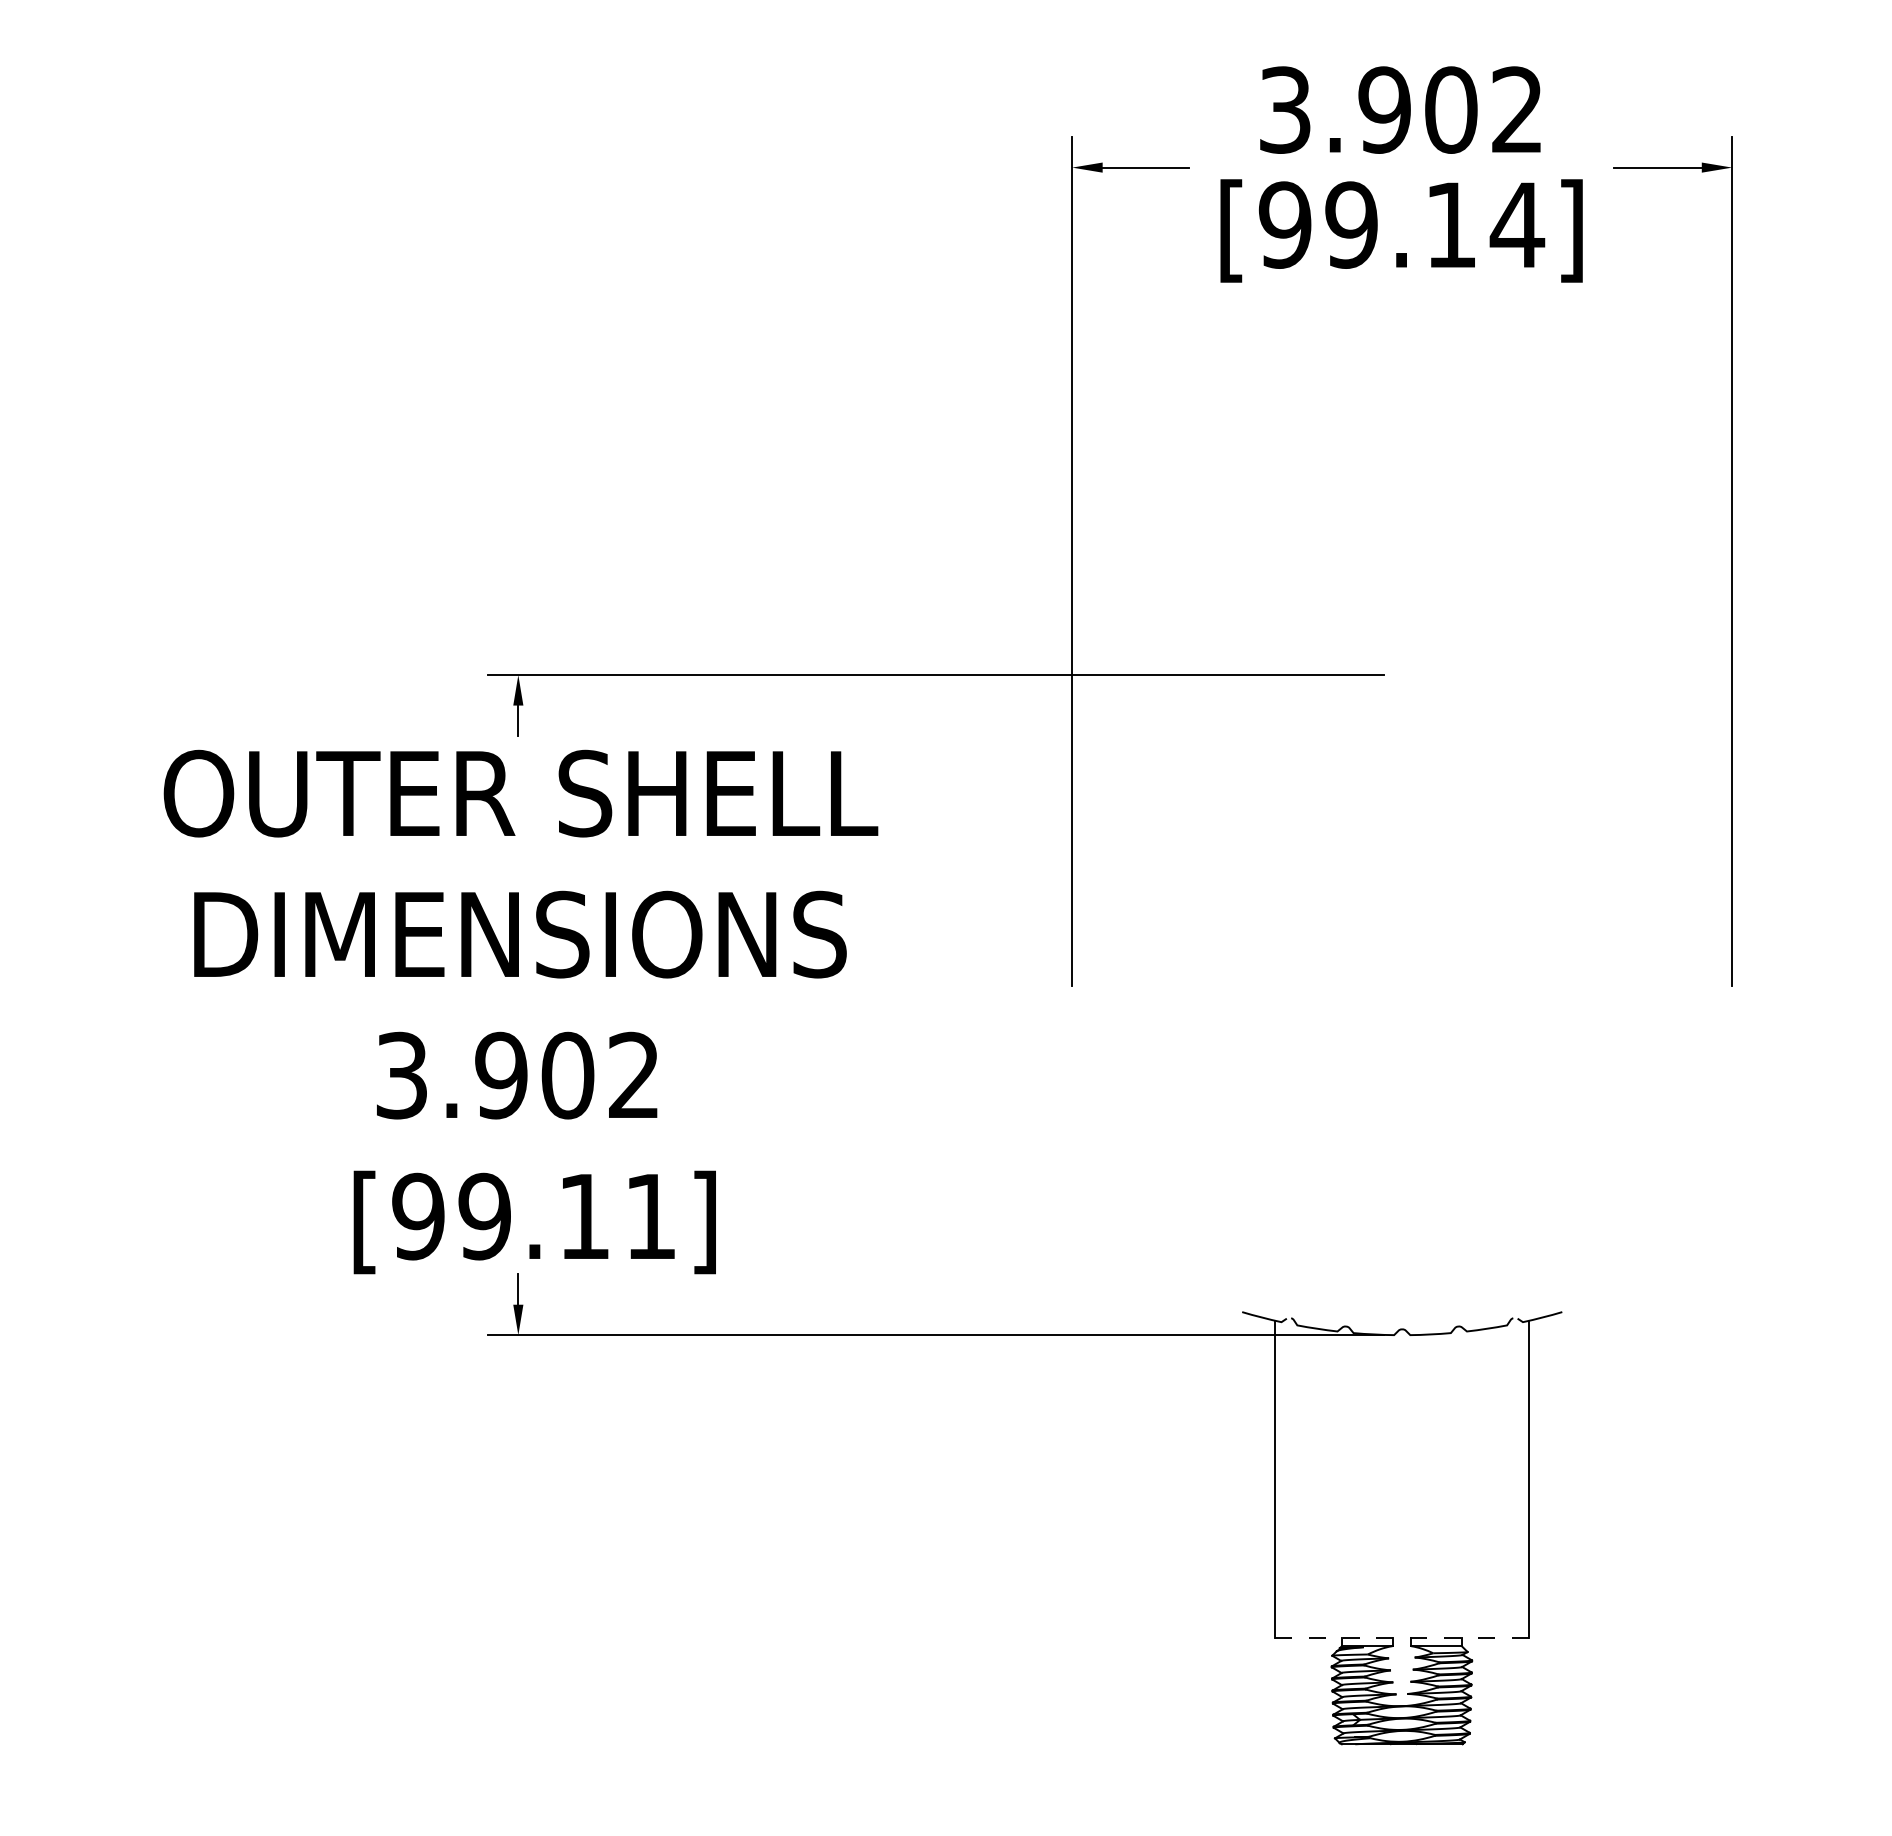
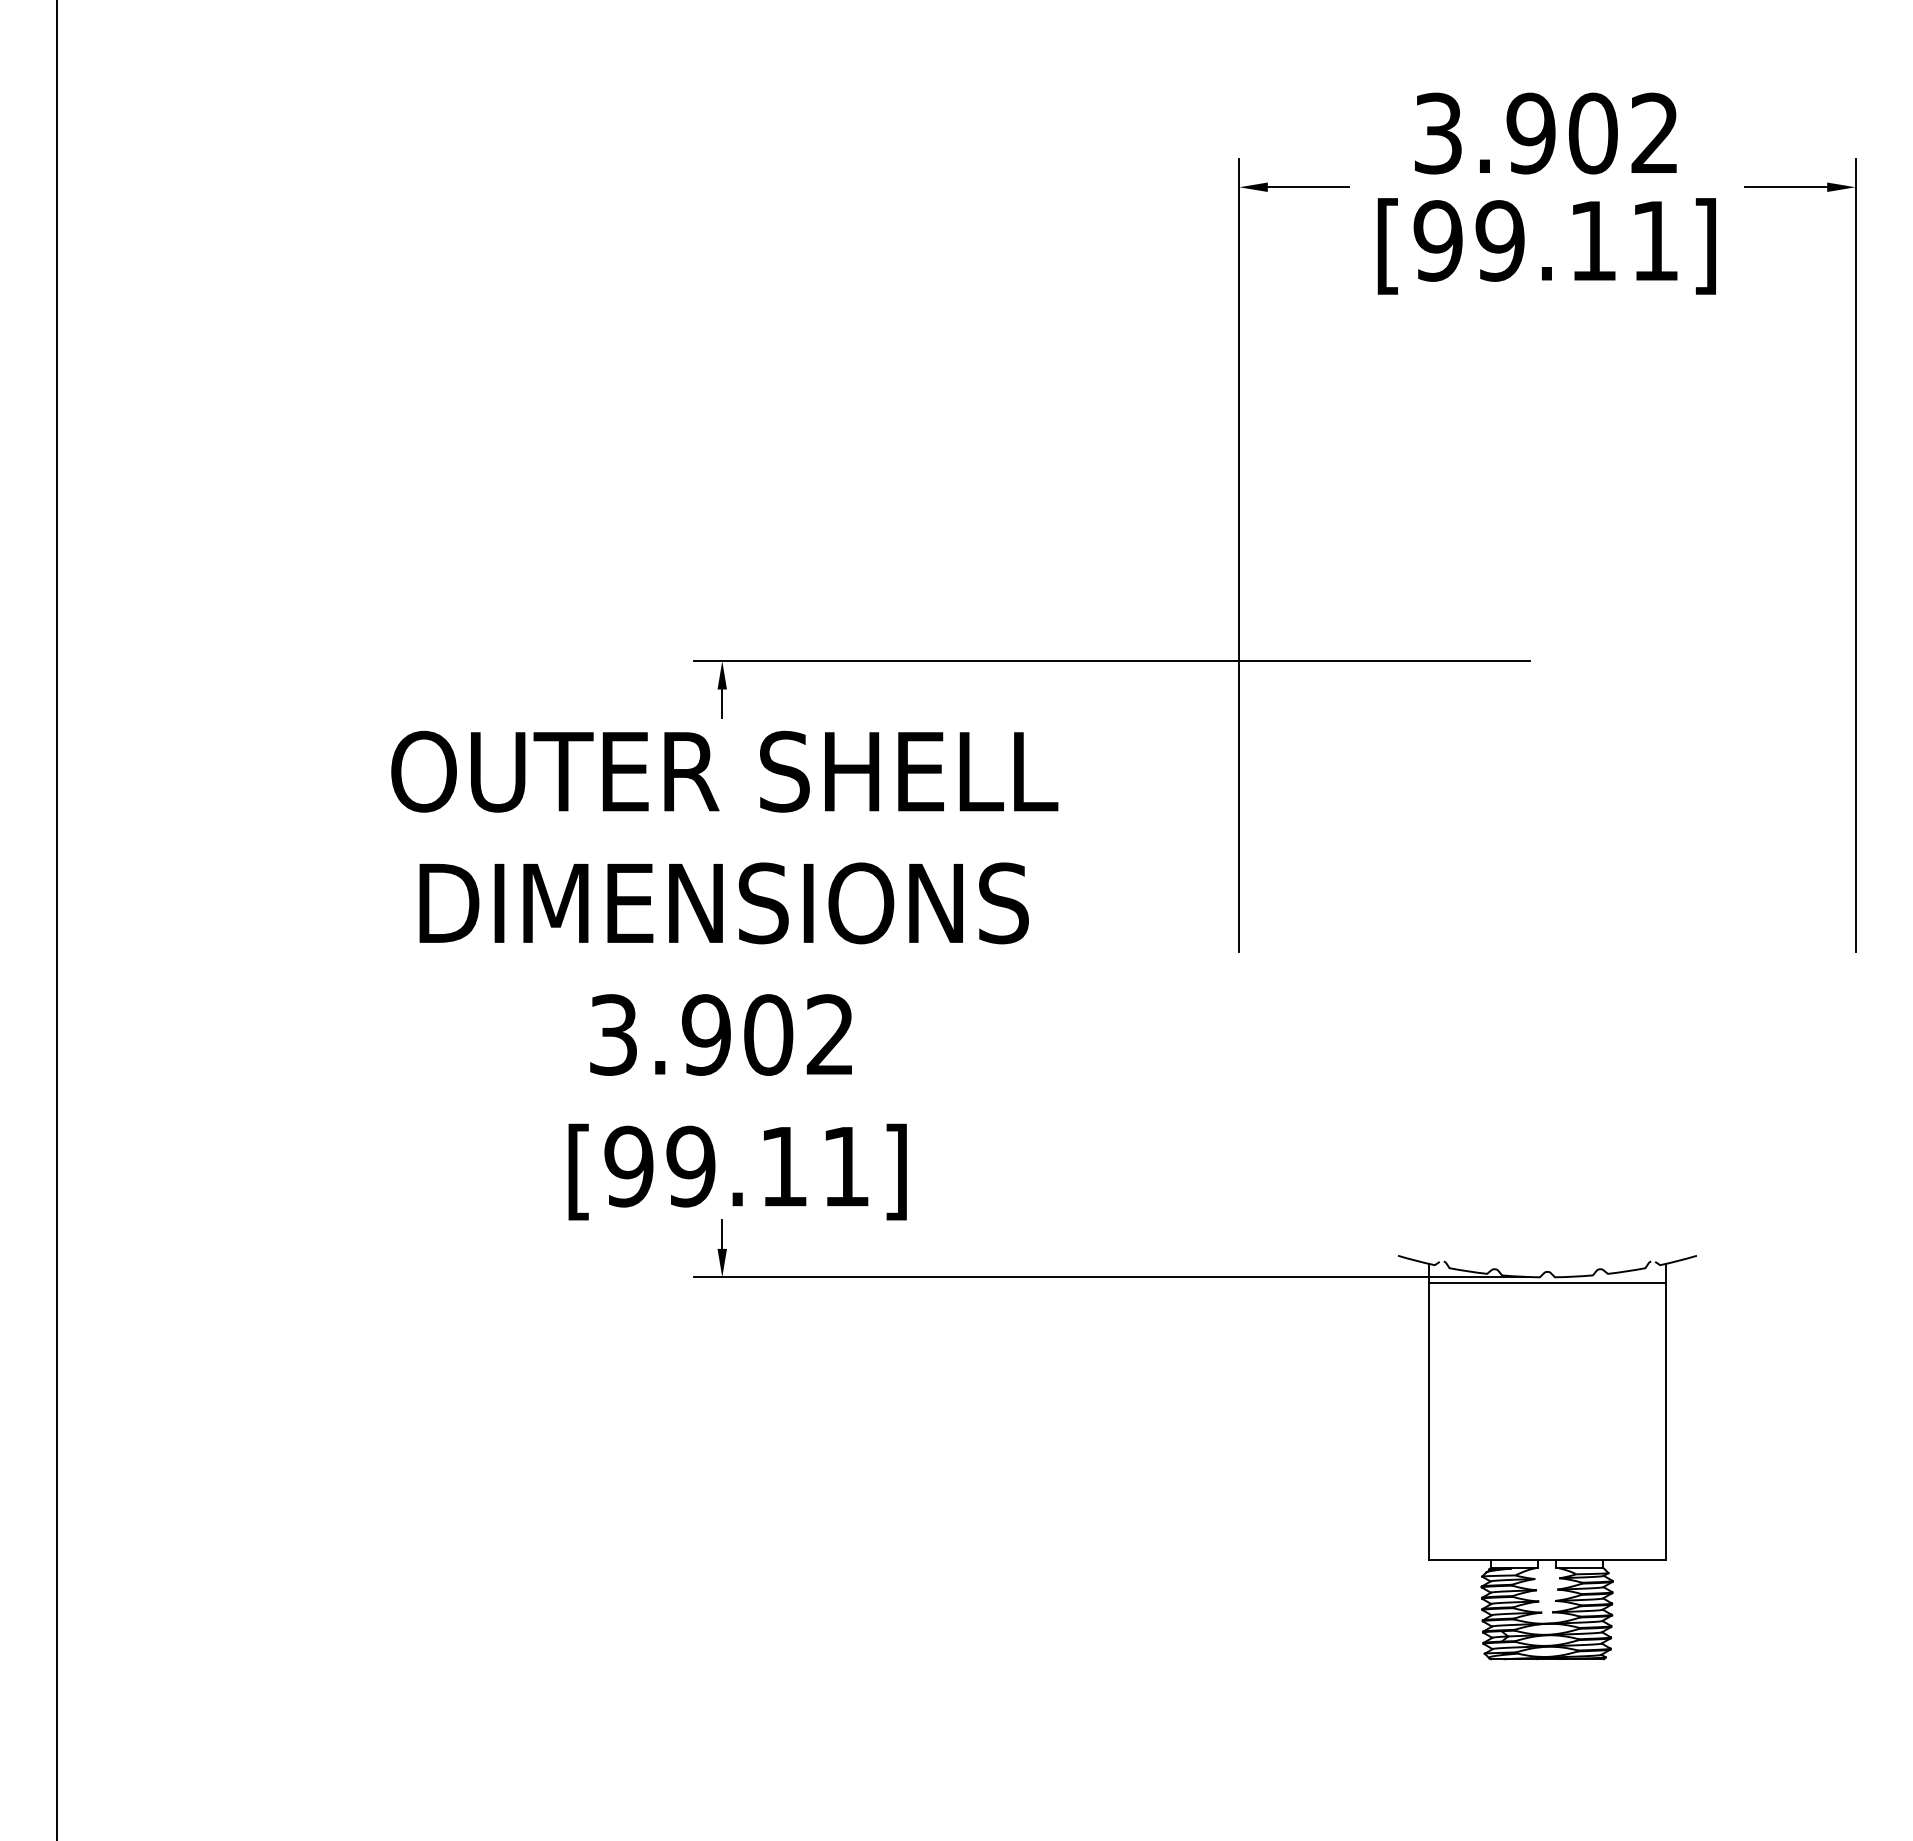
text: (1516, 224) -> (1654, 240), [99.14] -> [99.11]
line: (1401, 1341) -> (1546, 1283), added
line: (1402, 1637) -> (1547, 1559), dashed -> solid

